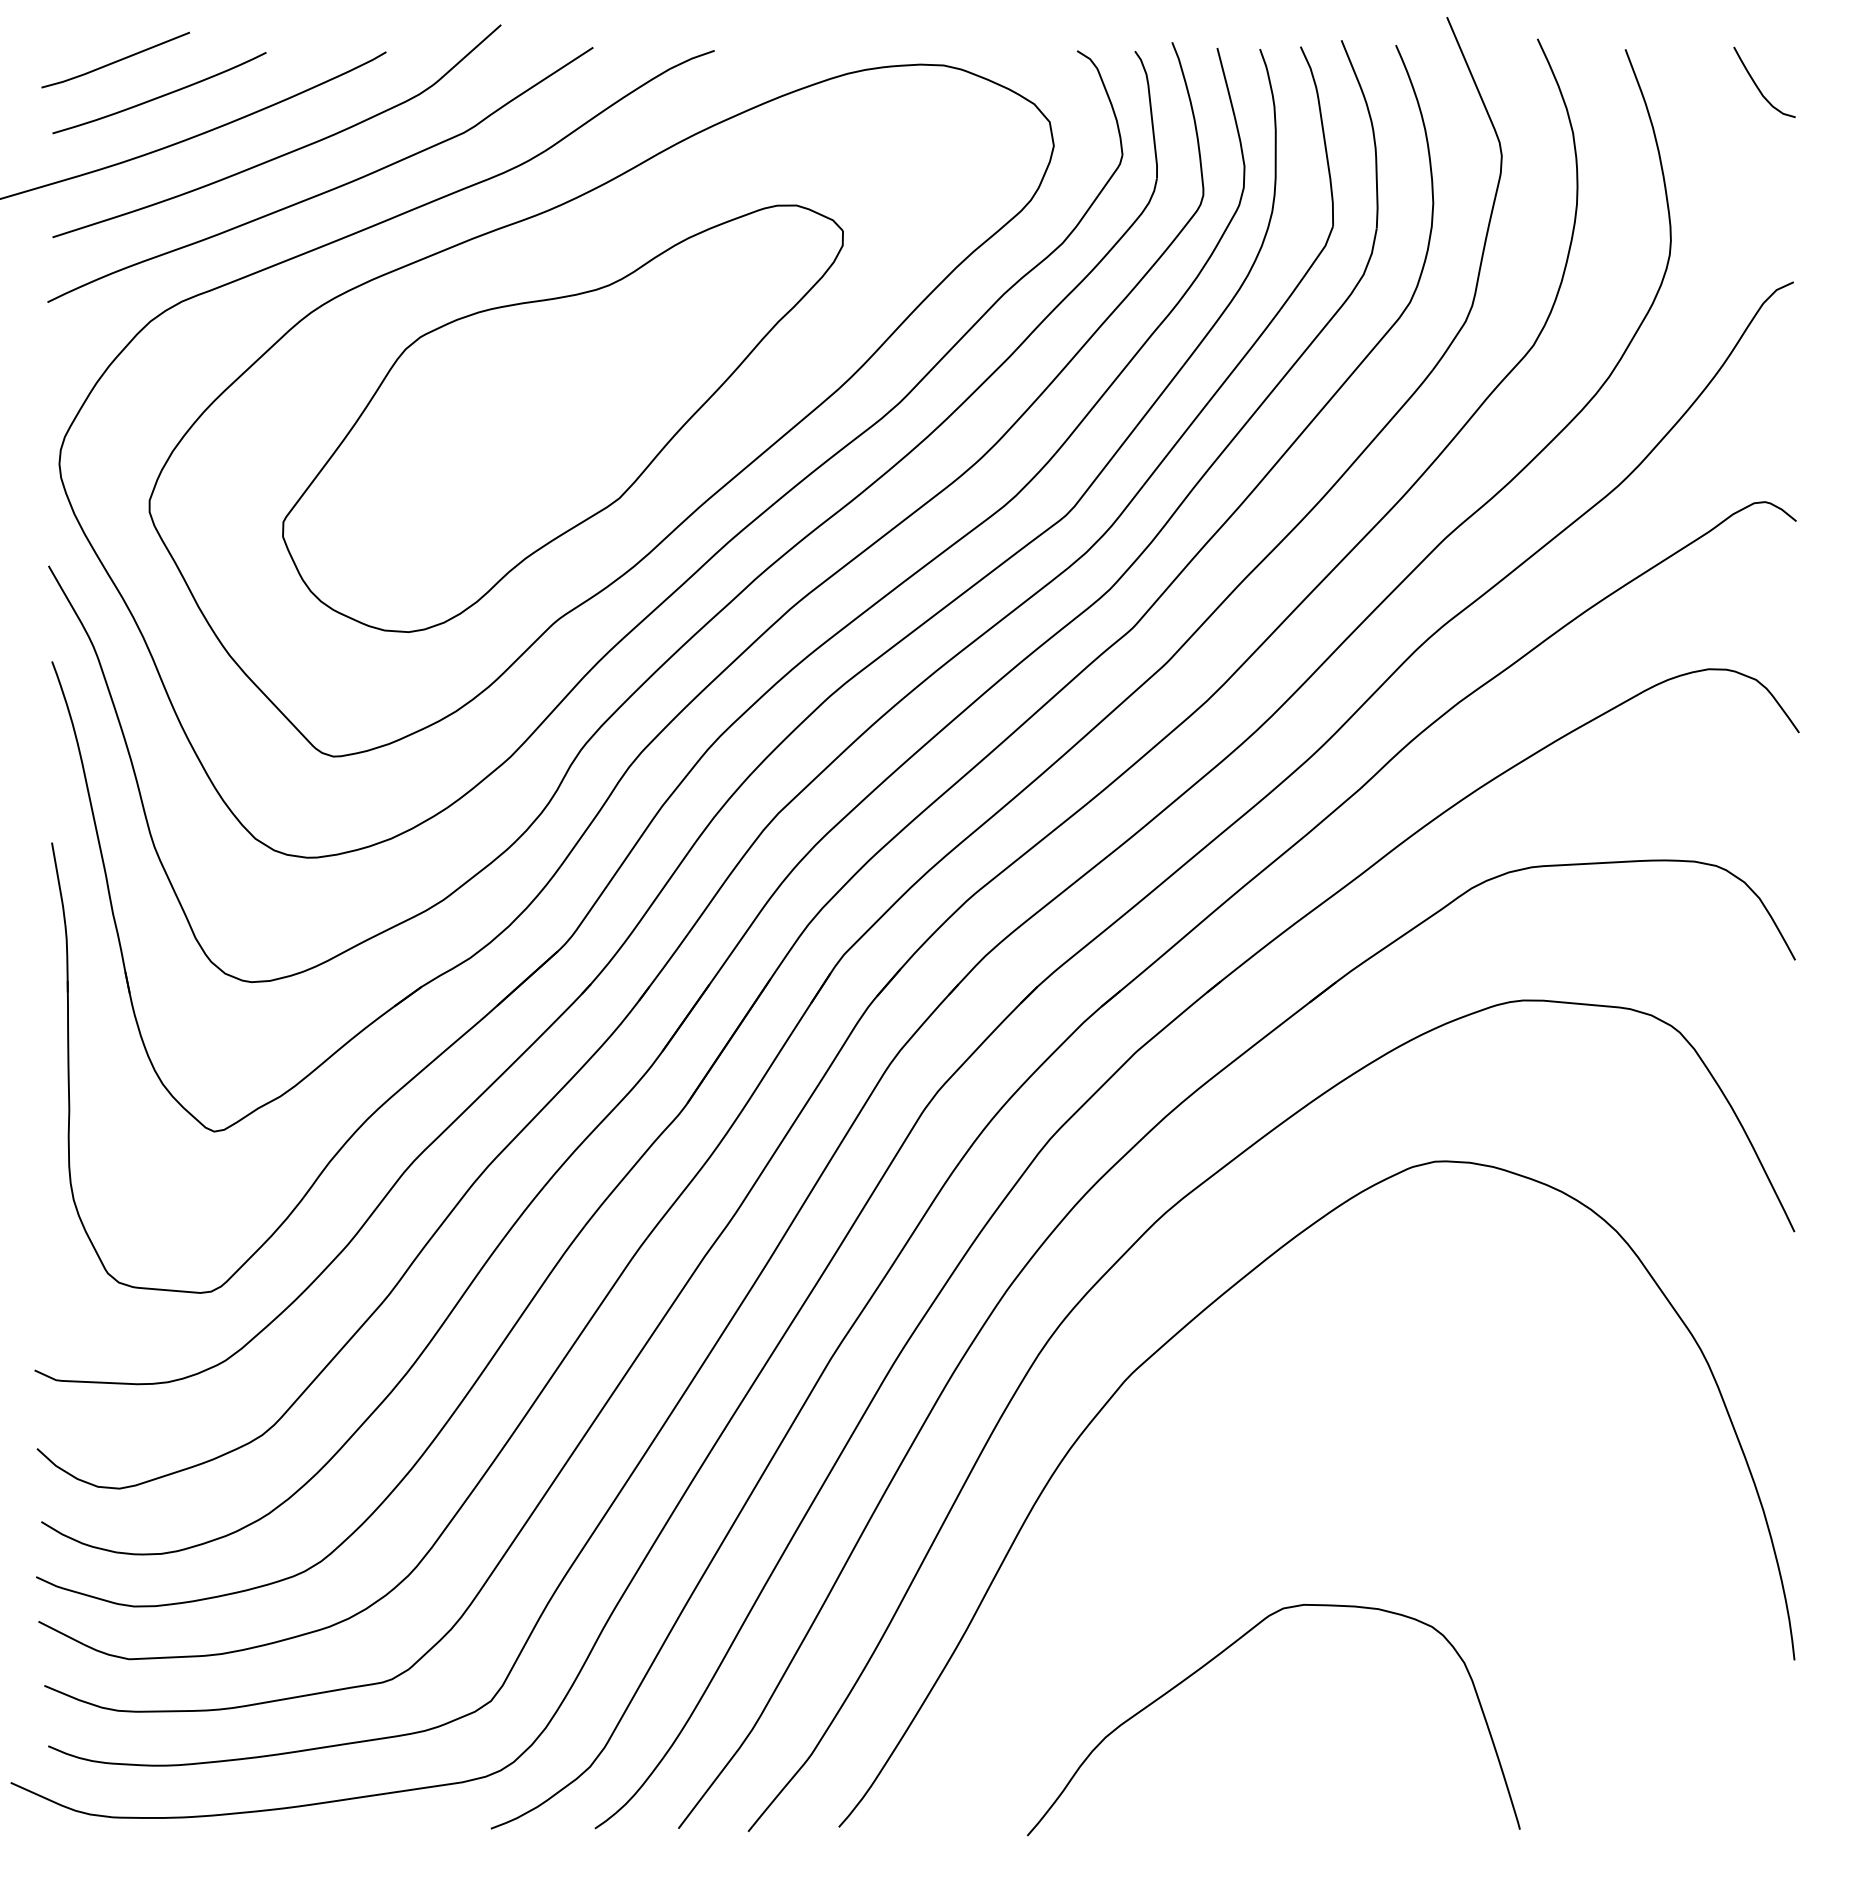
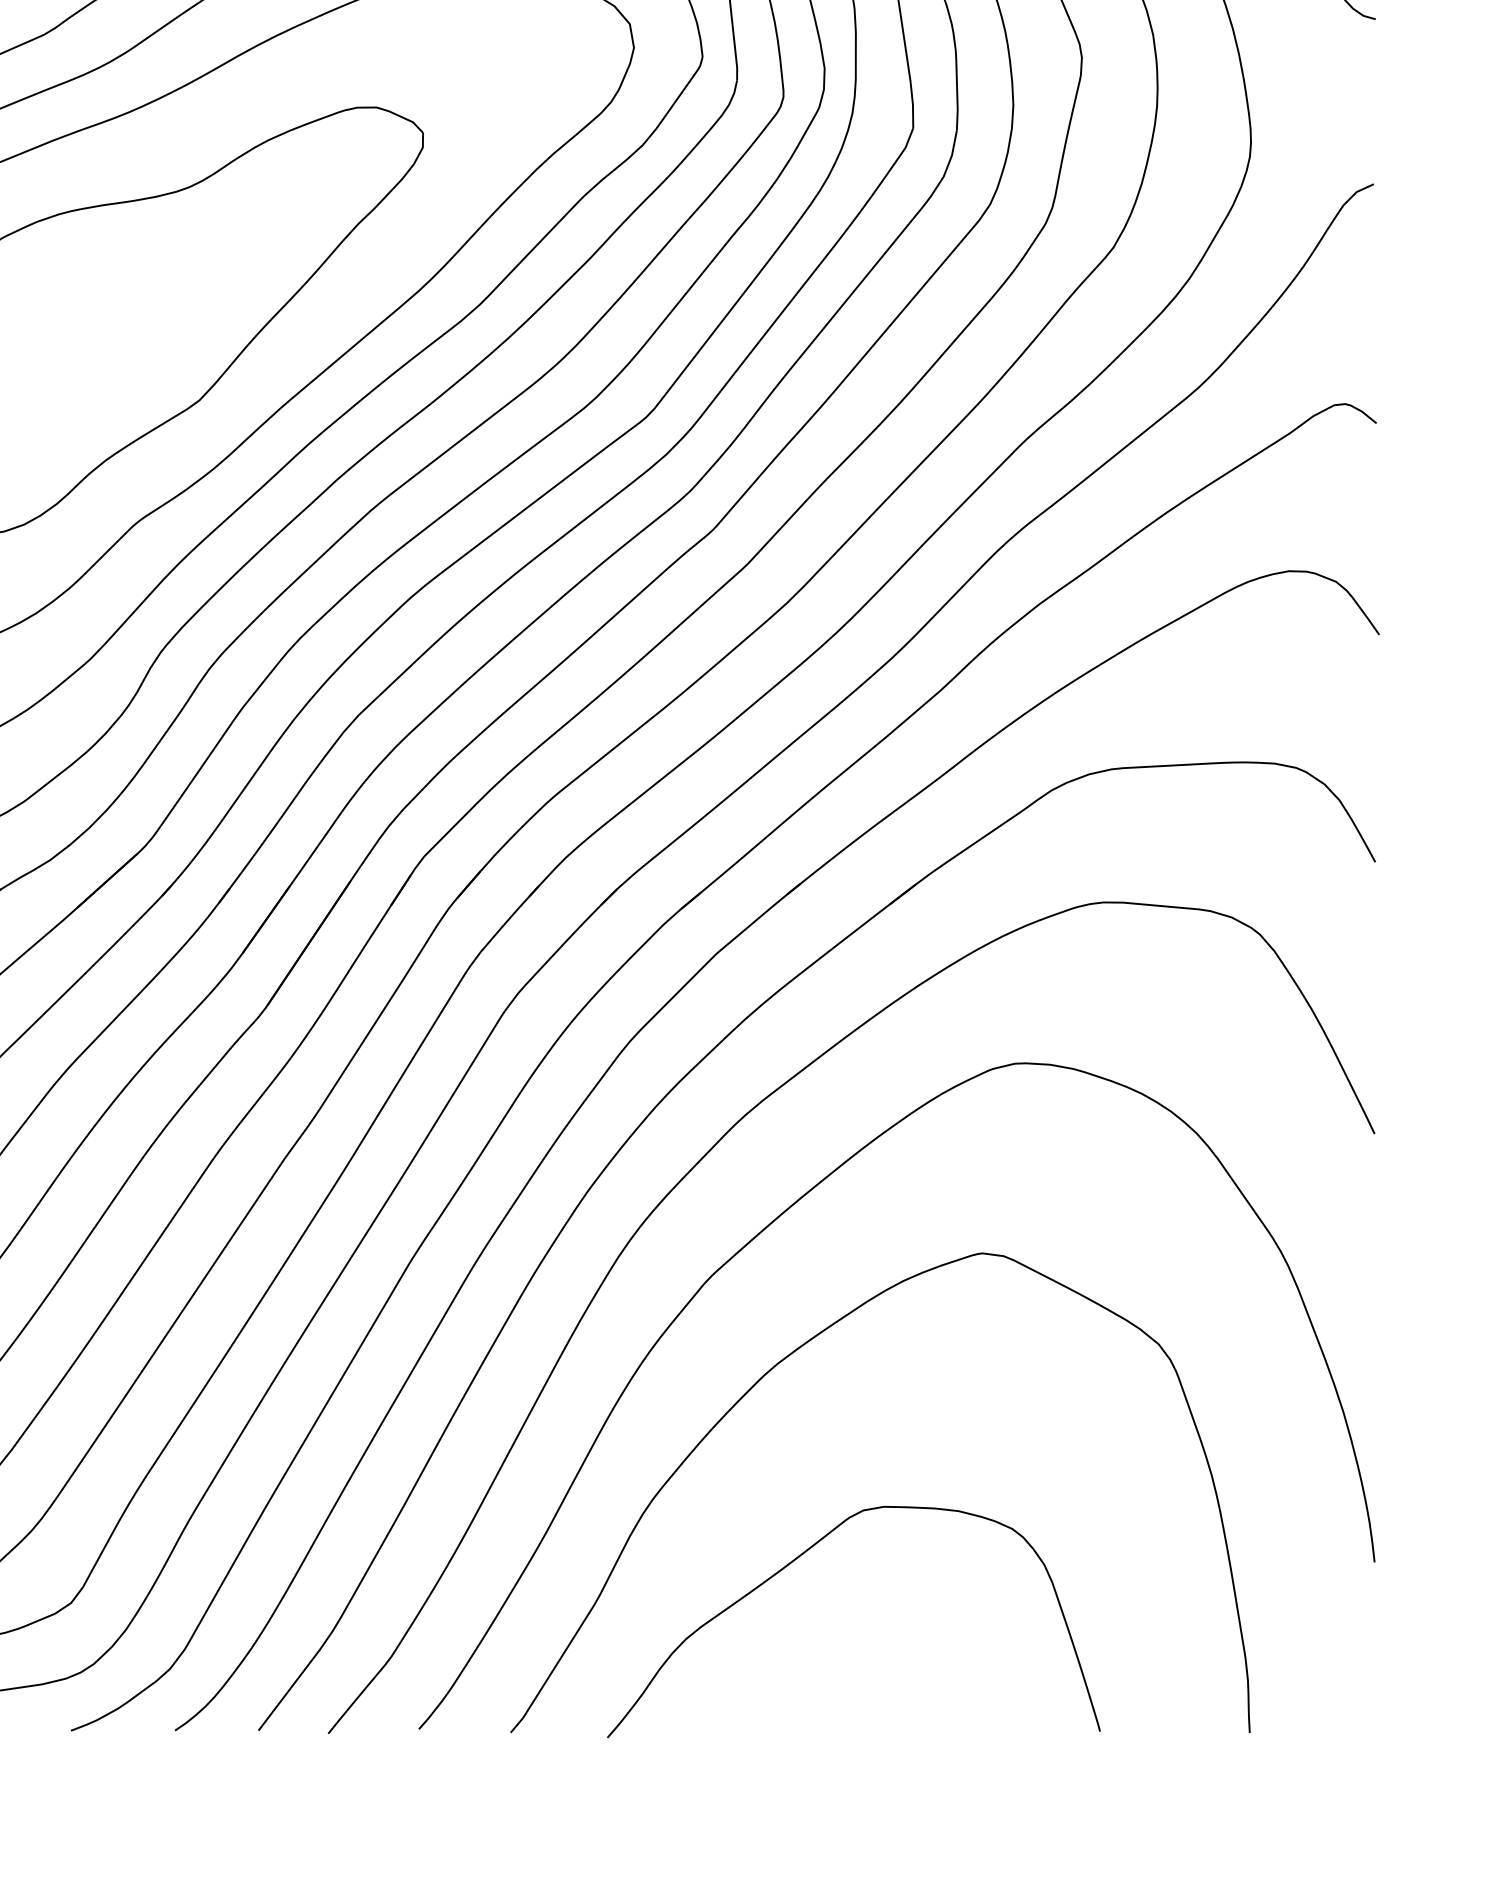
curve: (1201, 1460) -> (781, 1362), added

